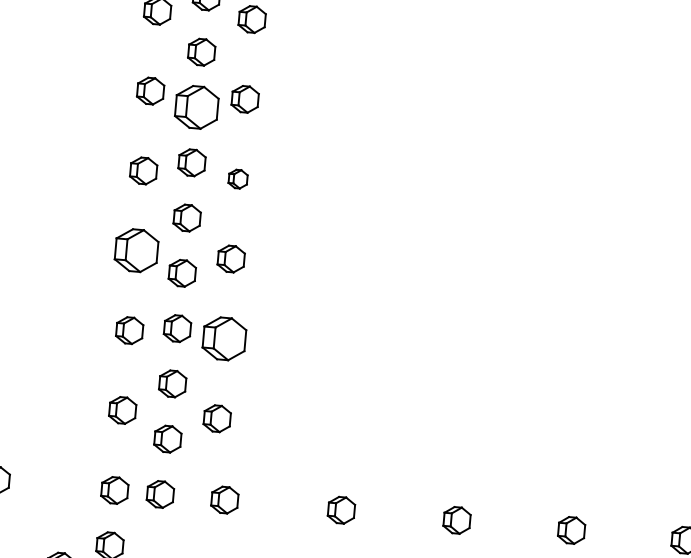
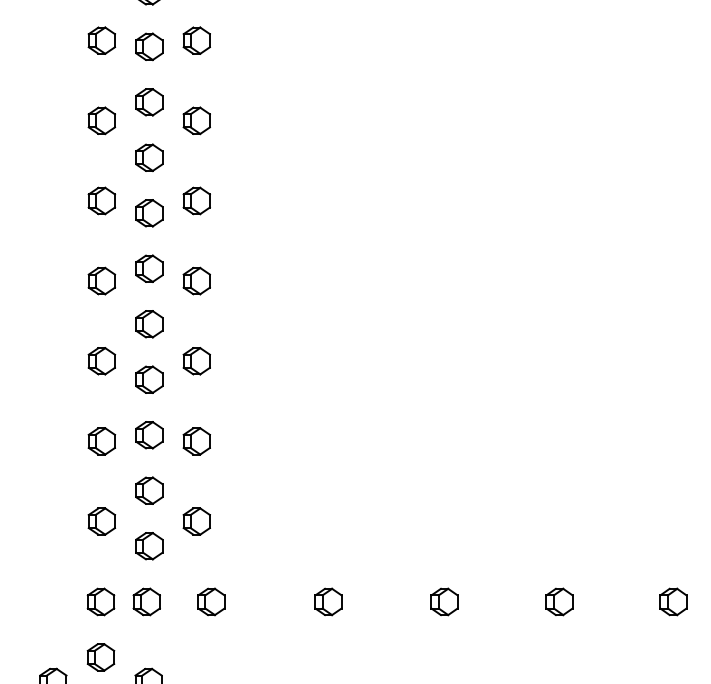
part: (196, 107) -> (149, 213), size x0.62
part: (237, 178) -> (196, 280), size x1.43
part: (136, 250) -> (101, 361), size x0.62
part: (223, 338) -> (196, 441), size x0.62

